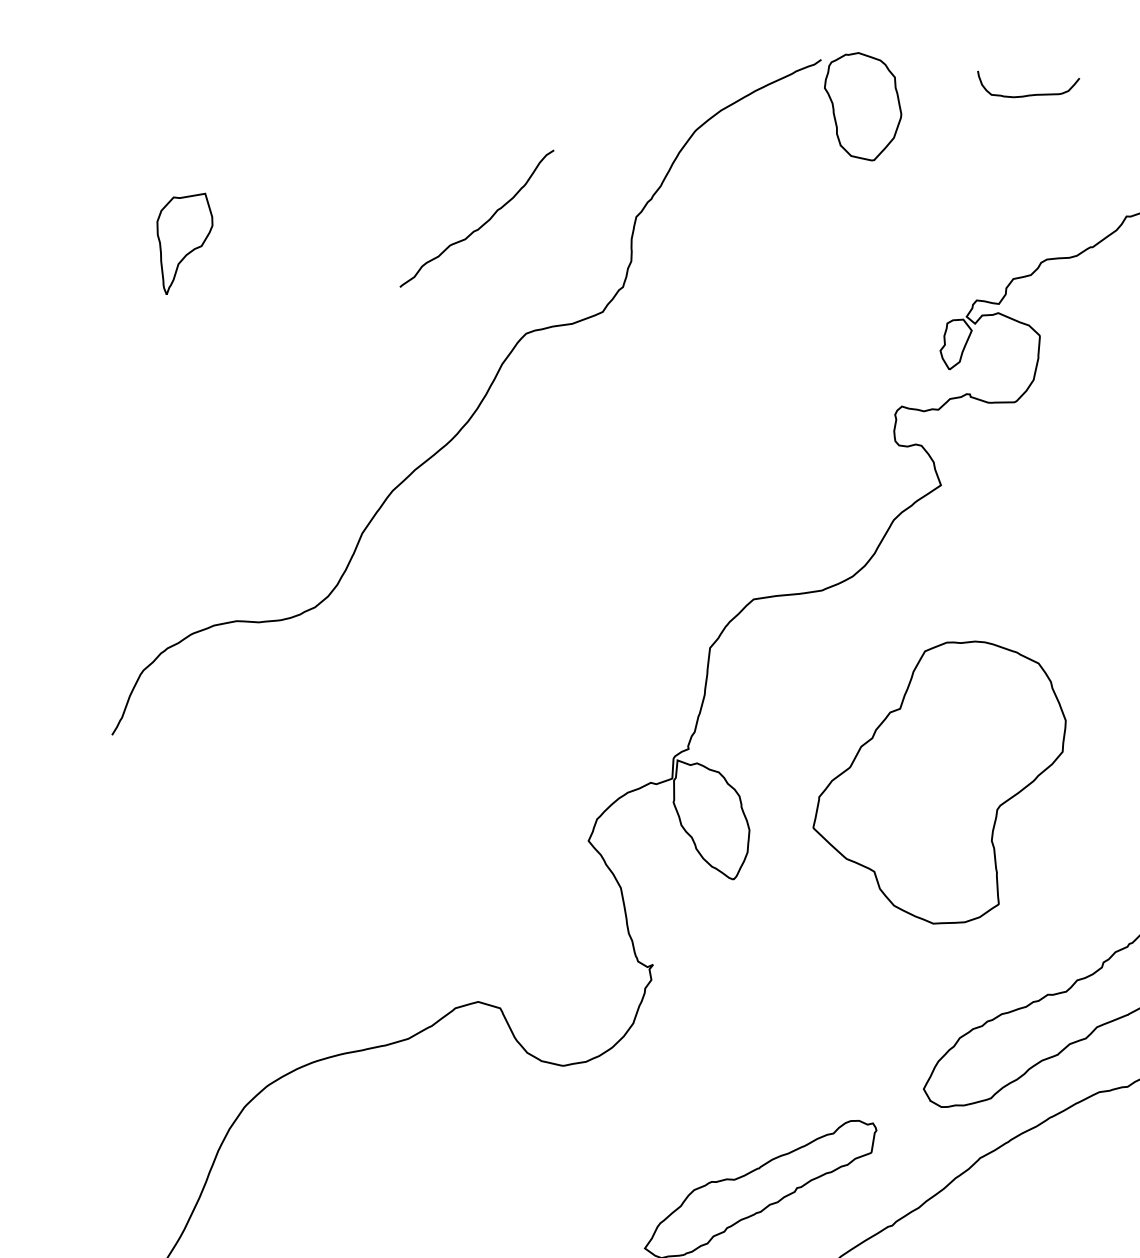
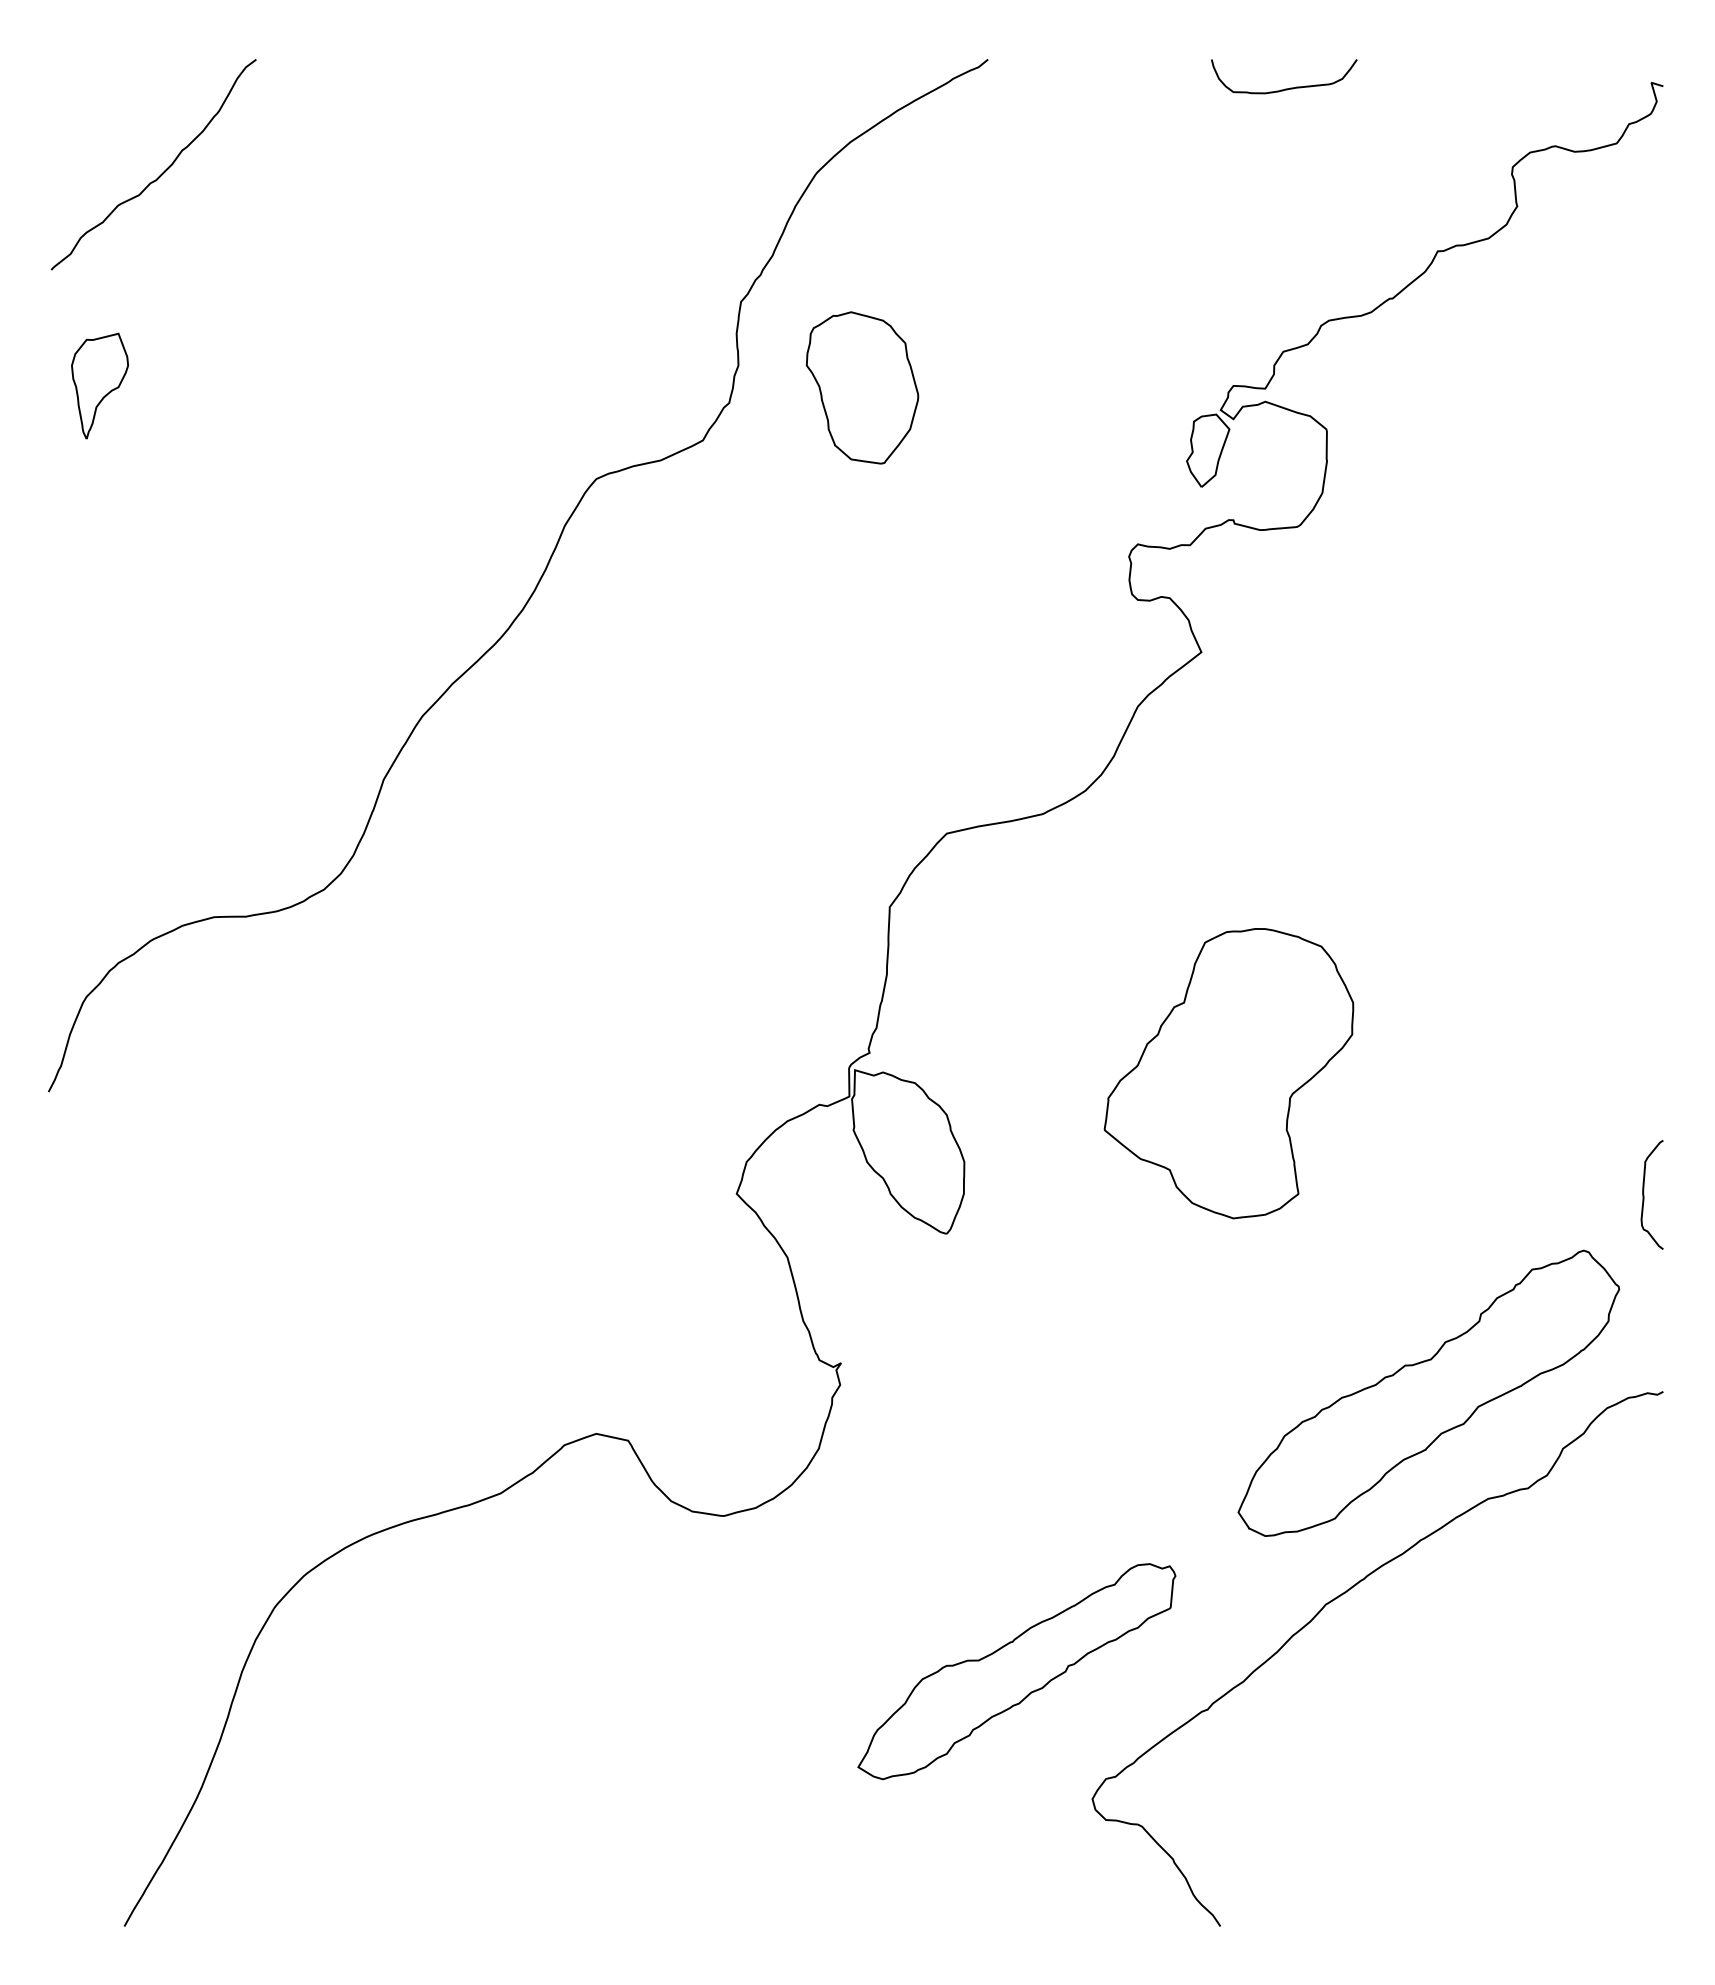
part: (862, 106) -> (862, 387), moved
curve: (482, 224) -> (162, 172), moved
part: (183, 243) -> (99, 385), size x0.71
part: (938, 781) -> (1228, 1073), size x0.71

